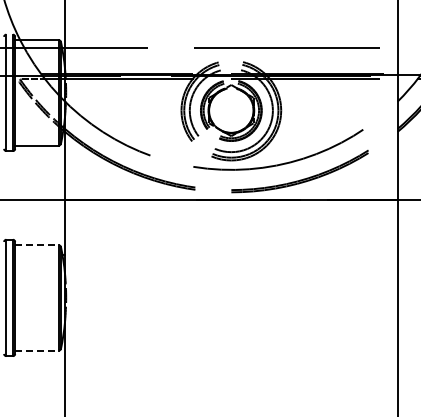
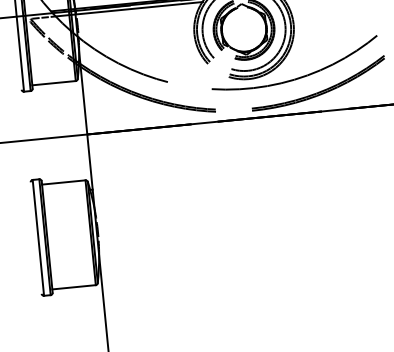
line: (37, 245) -> (64, 182), dashed -> solid
line: (37, 350) -> (74, 287), dashed -> solid

